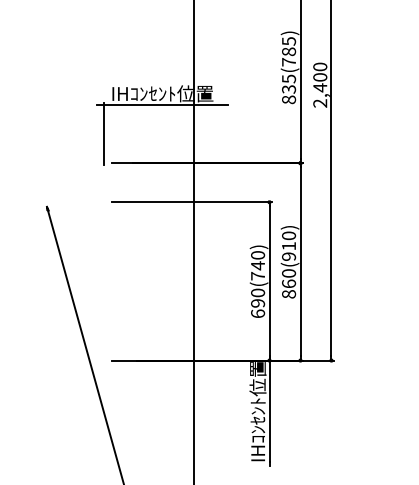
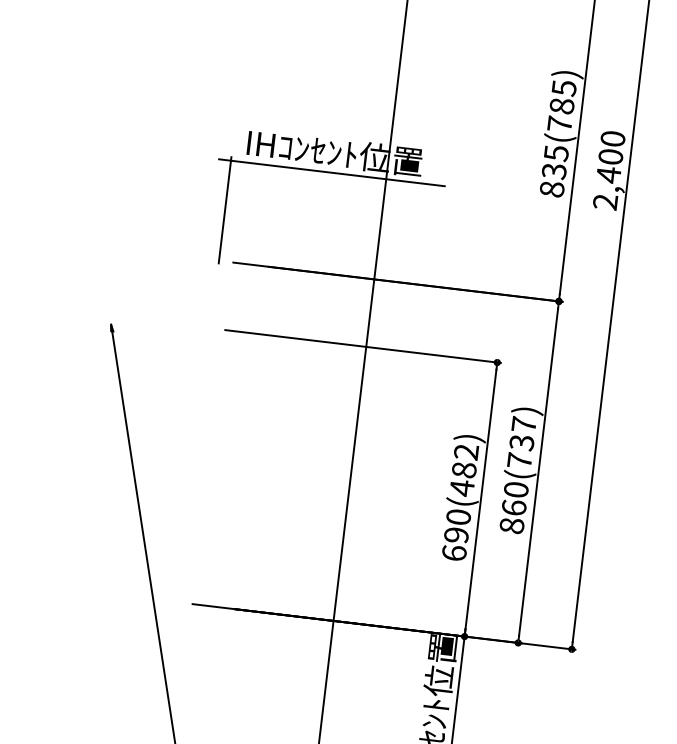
text: (289, 245) -> (522, 441), 860(910) -> 860(737)
text: (258, 265) -> (465, 469), 690(740) -> 690(482)

